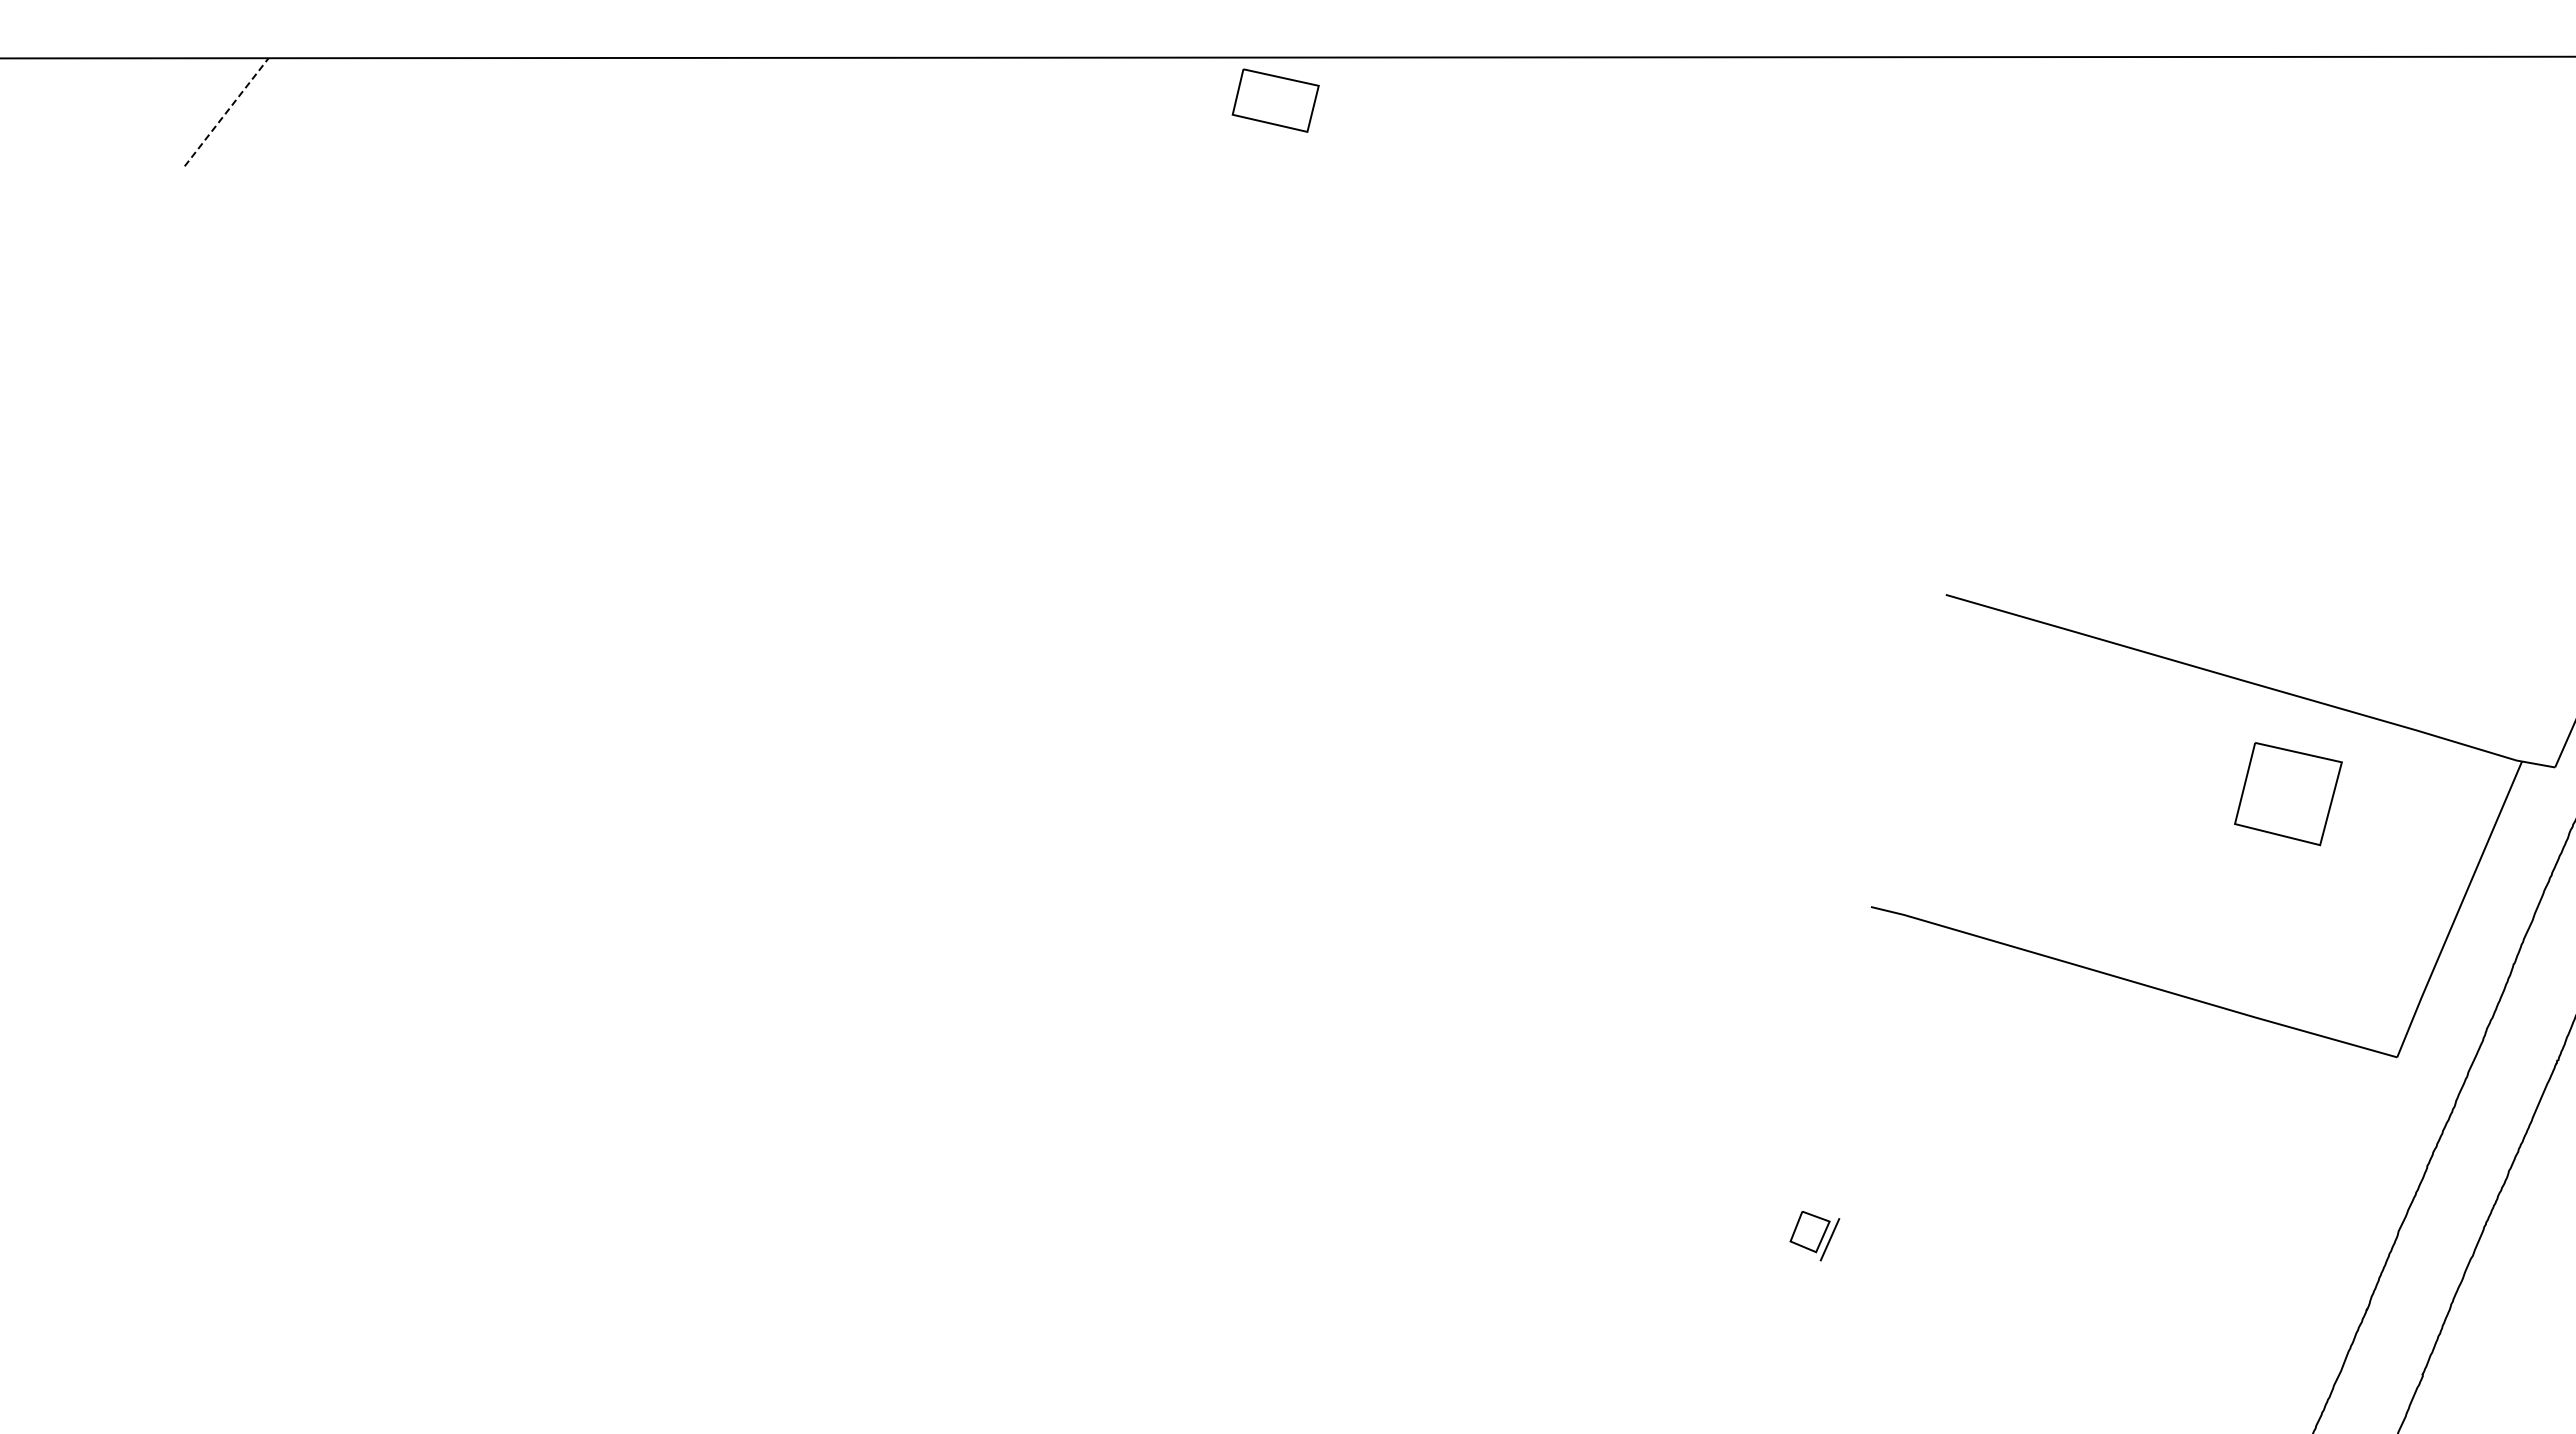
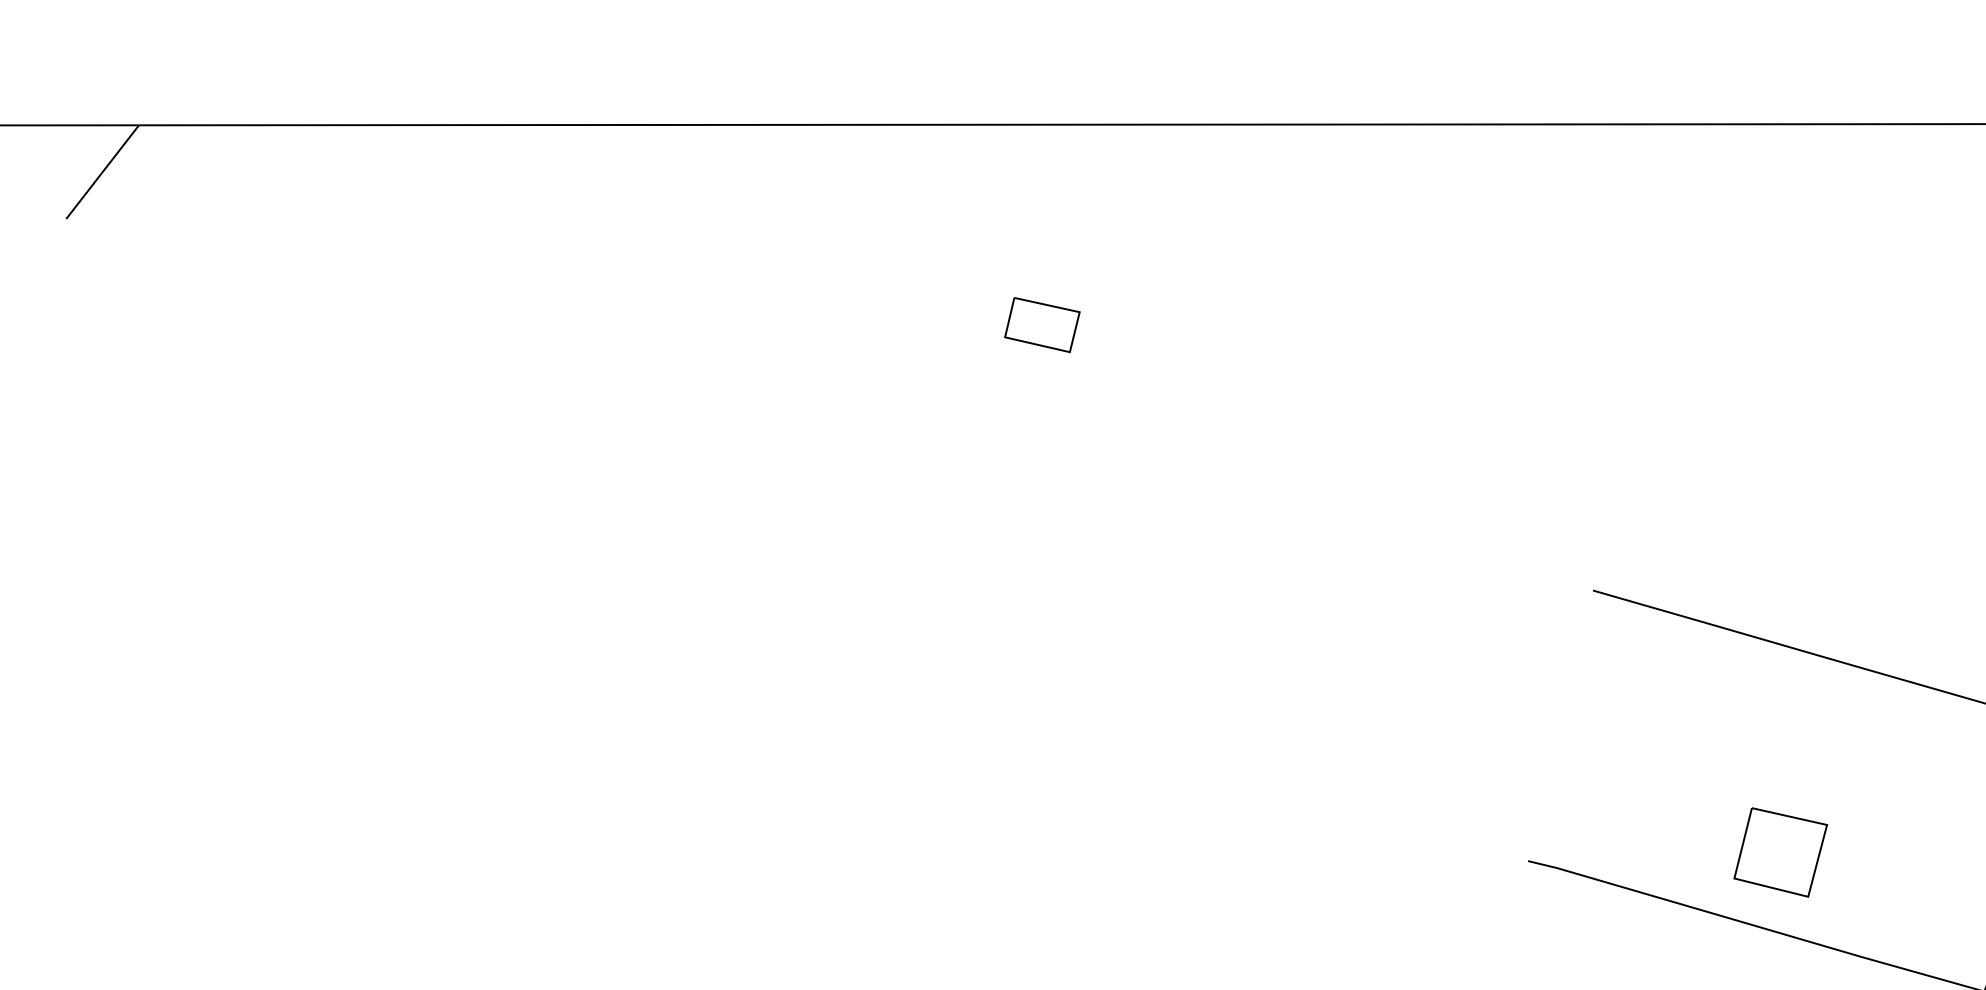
part: (1275, 100) -> (1042, 324), moved
line: (227, 111) -> (103, 171), dashed -> solid
part: (2288, 794) -> (1780, 852), moved

